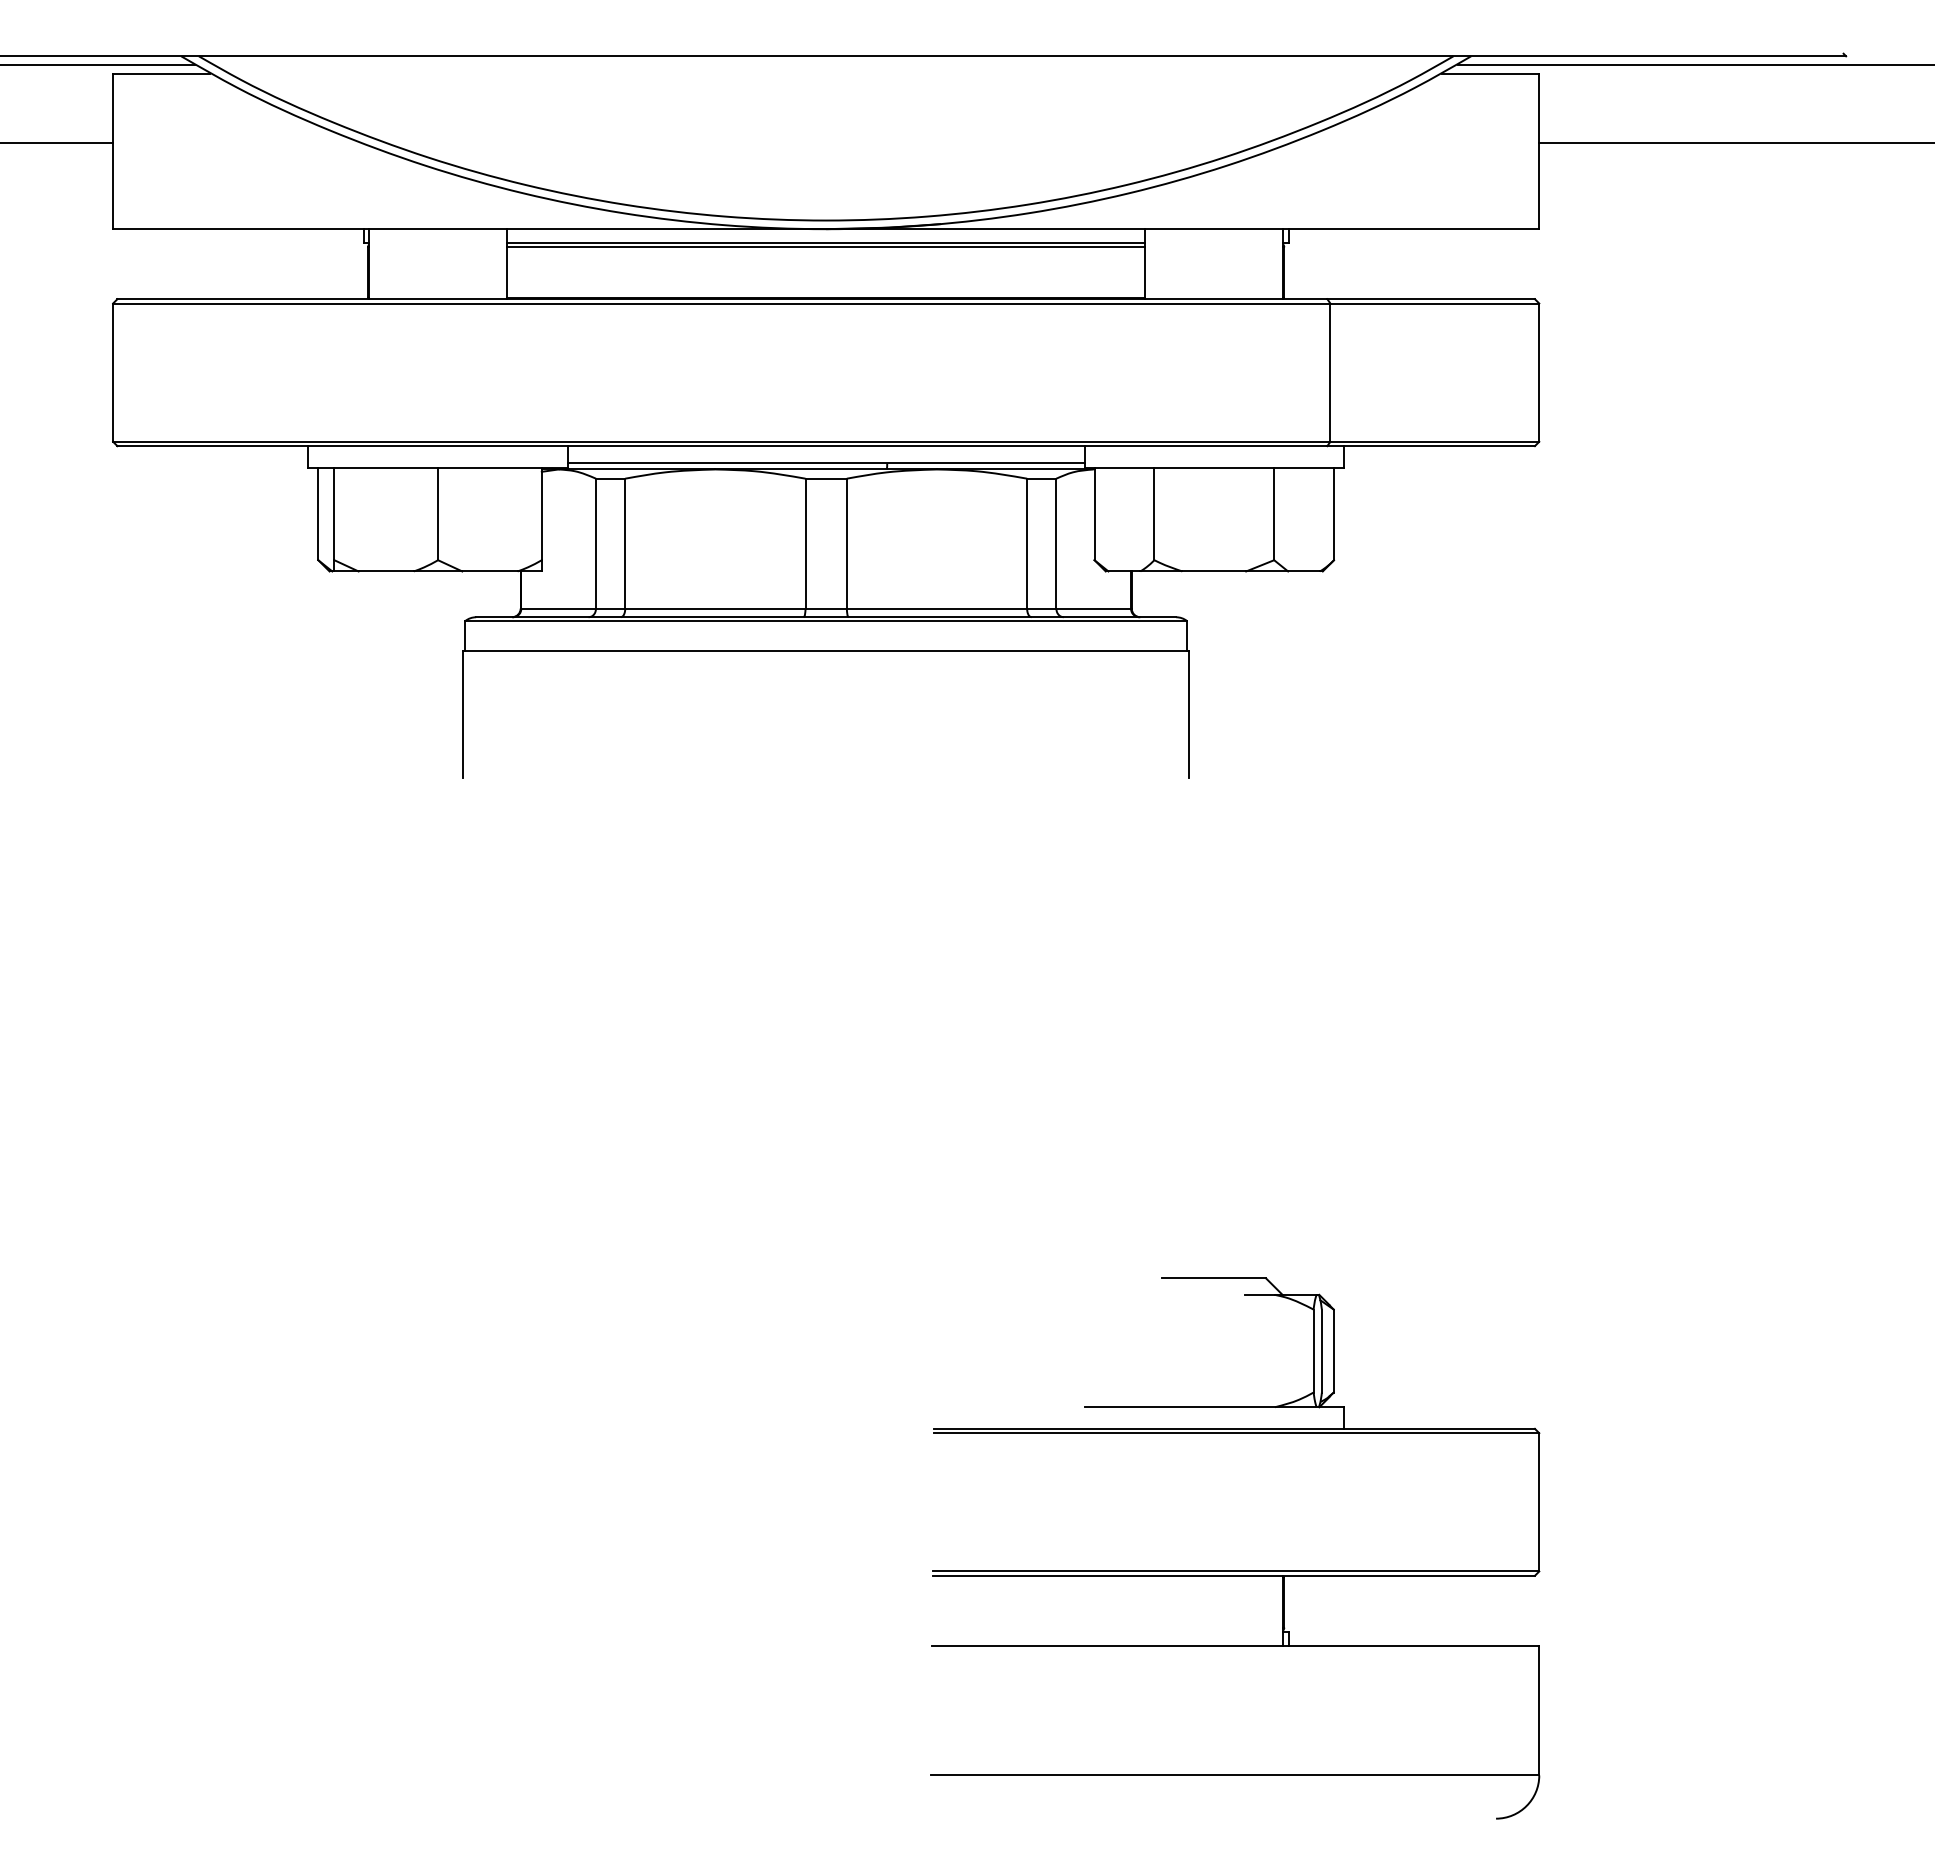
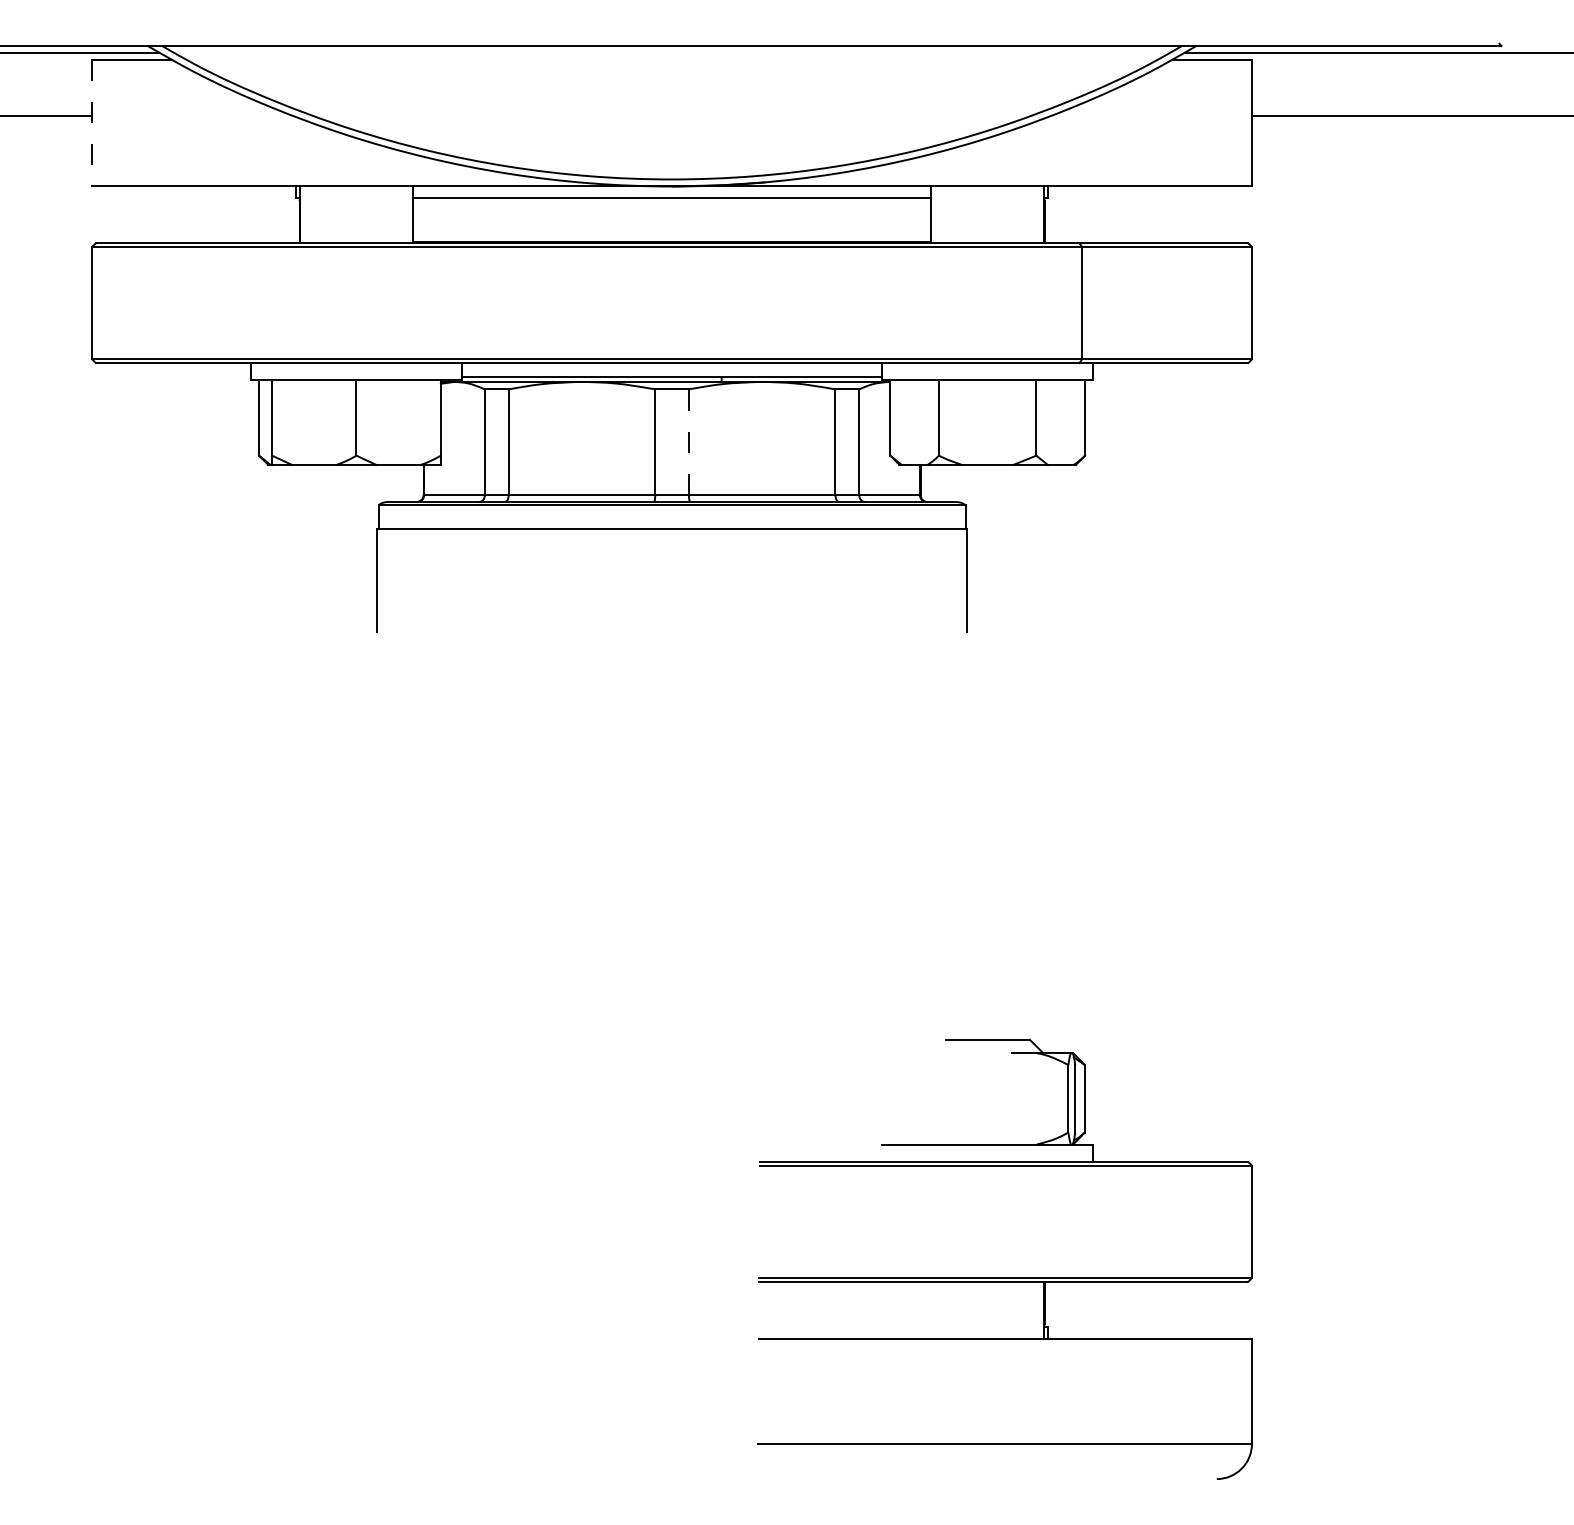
line: (113, 151) -> (92, 123), solid -> dashed
line: (826, 247) -> (672, 201), removed
line: (846, 543) -> (688, 442), solid -> dashed

